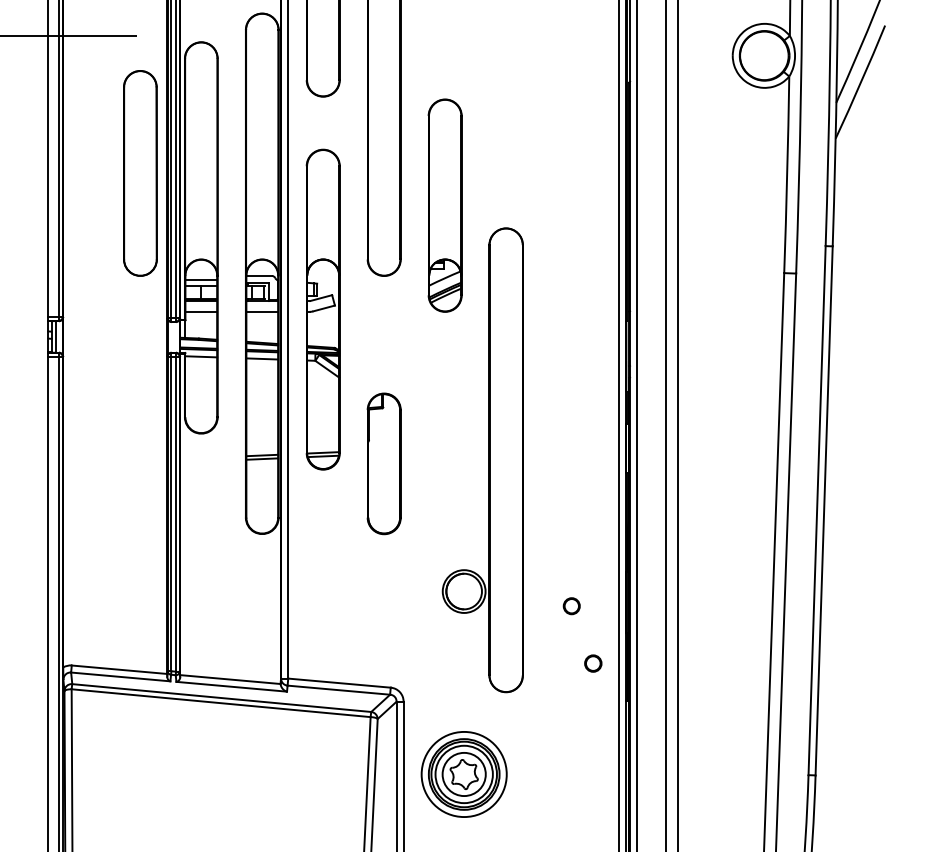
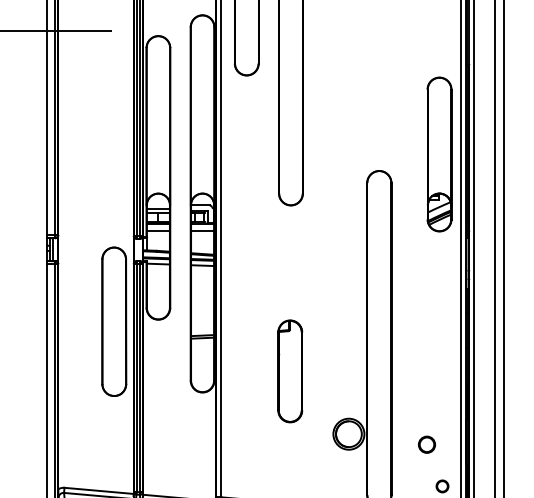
part: (140, 173) -> (114, 321), moved
part: (444, 205) -> (439, 154), moved
part: (322, 309) -> (246, 229), removed
part: (383, 463) -> (289, 371), moved
circle: (571, 606) -> (426, 445), size x1.4

